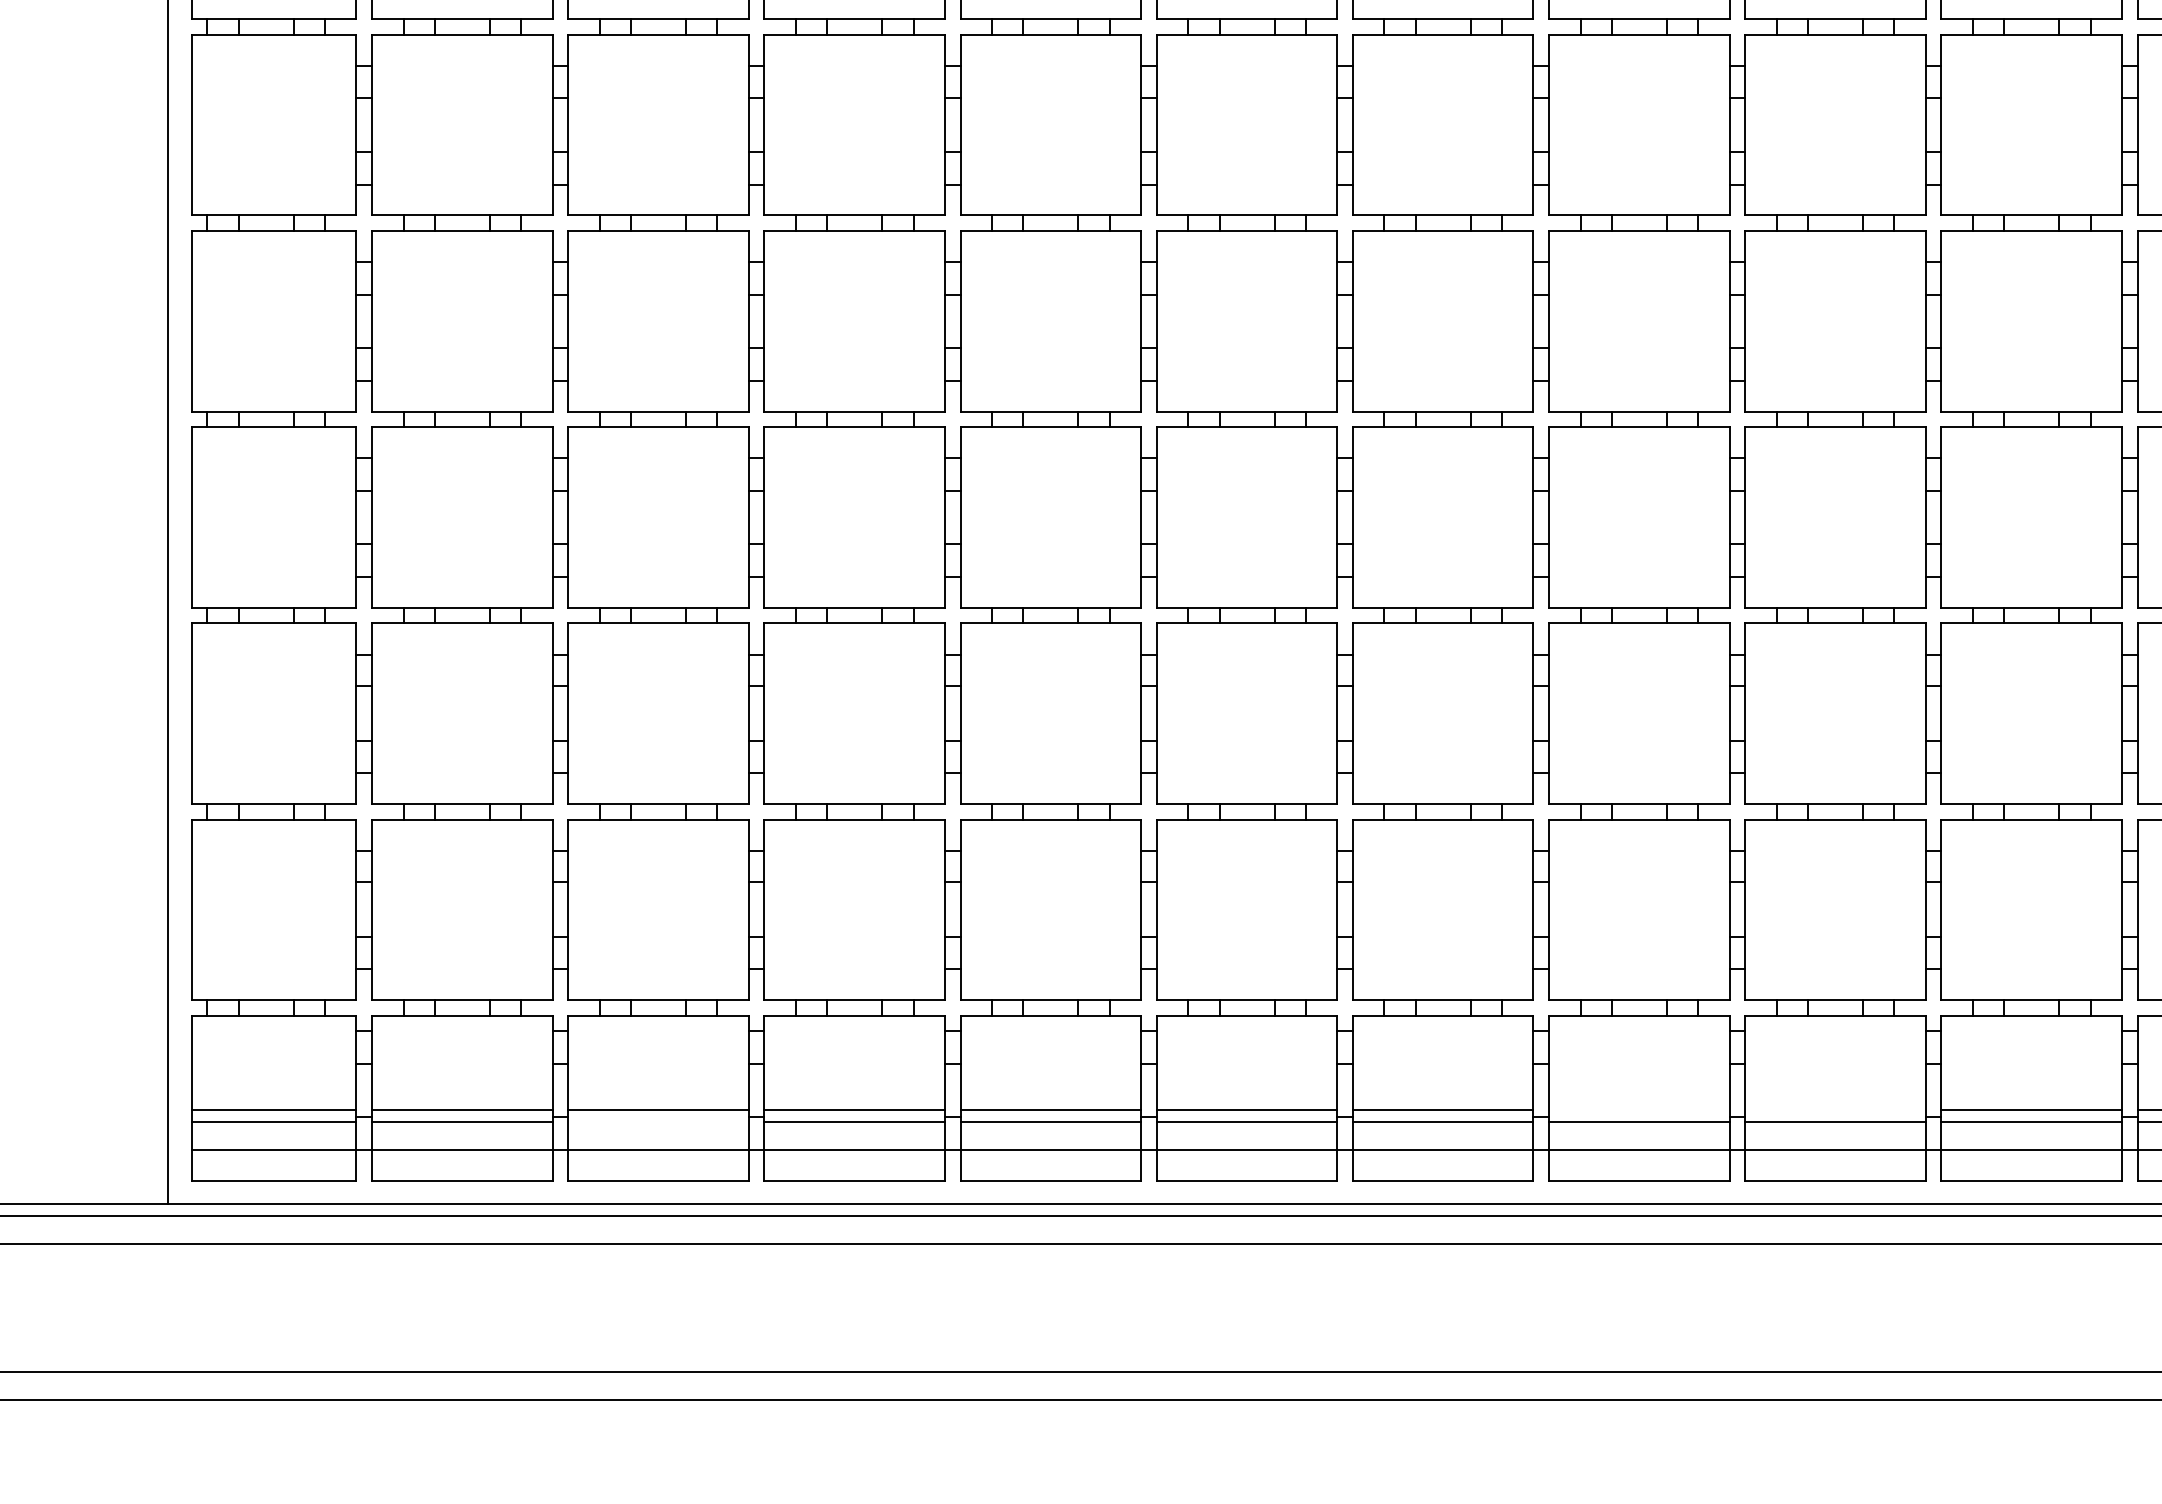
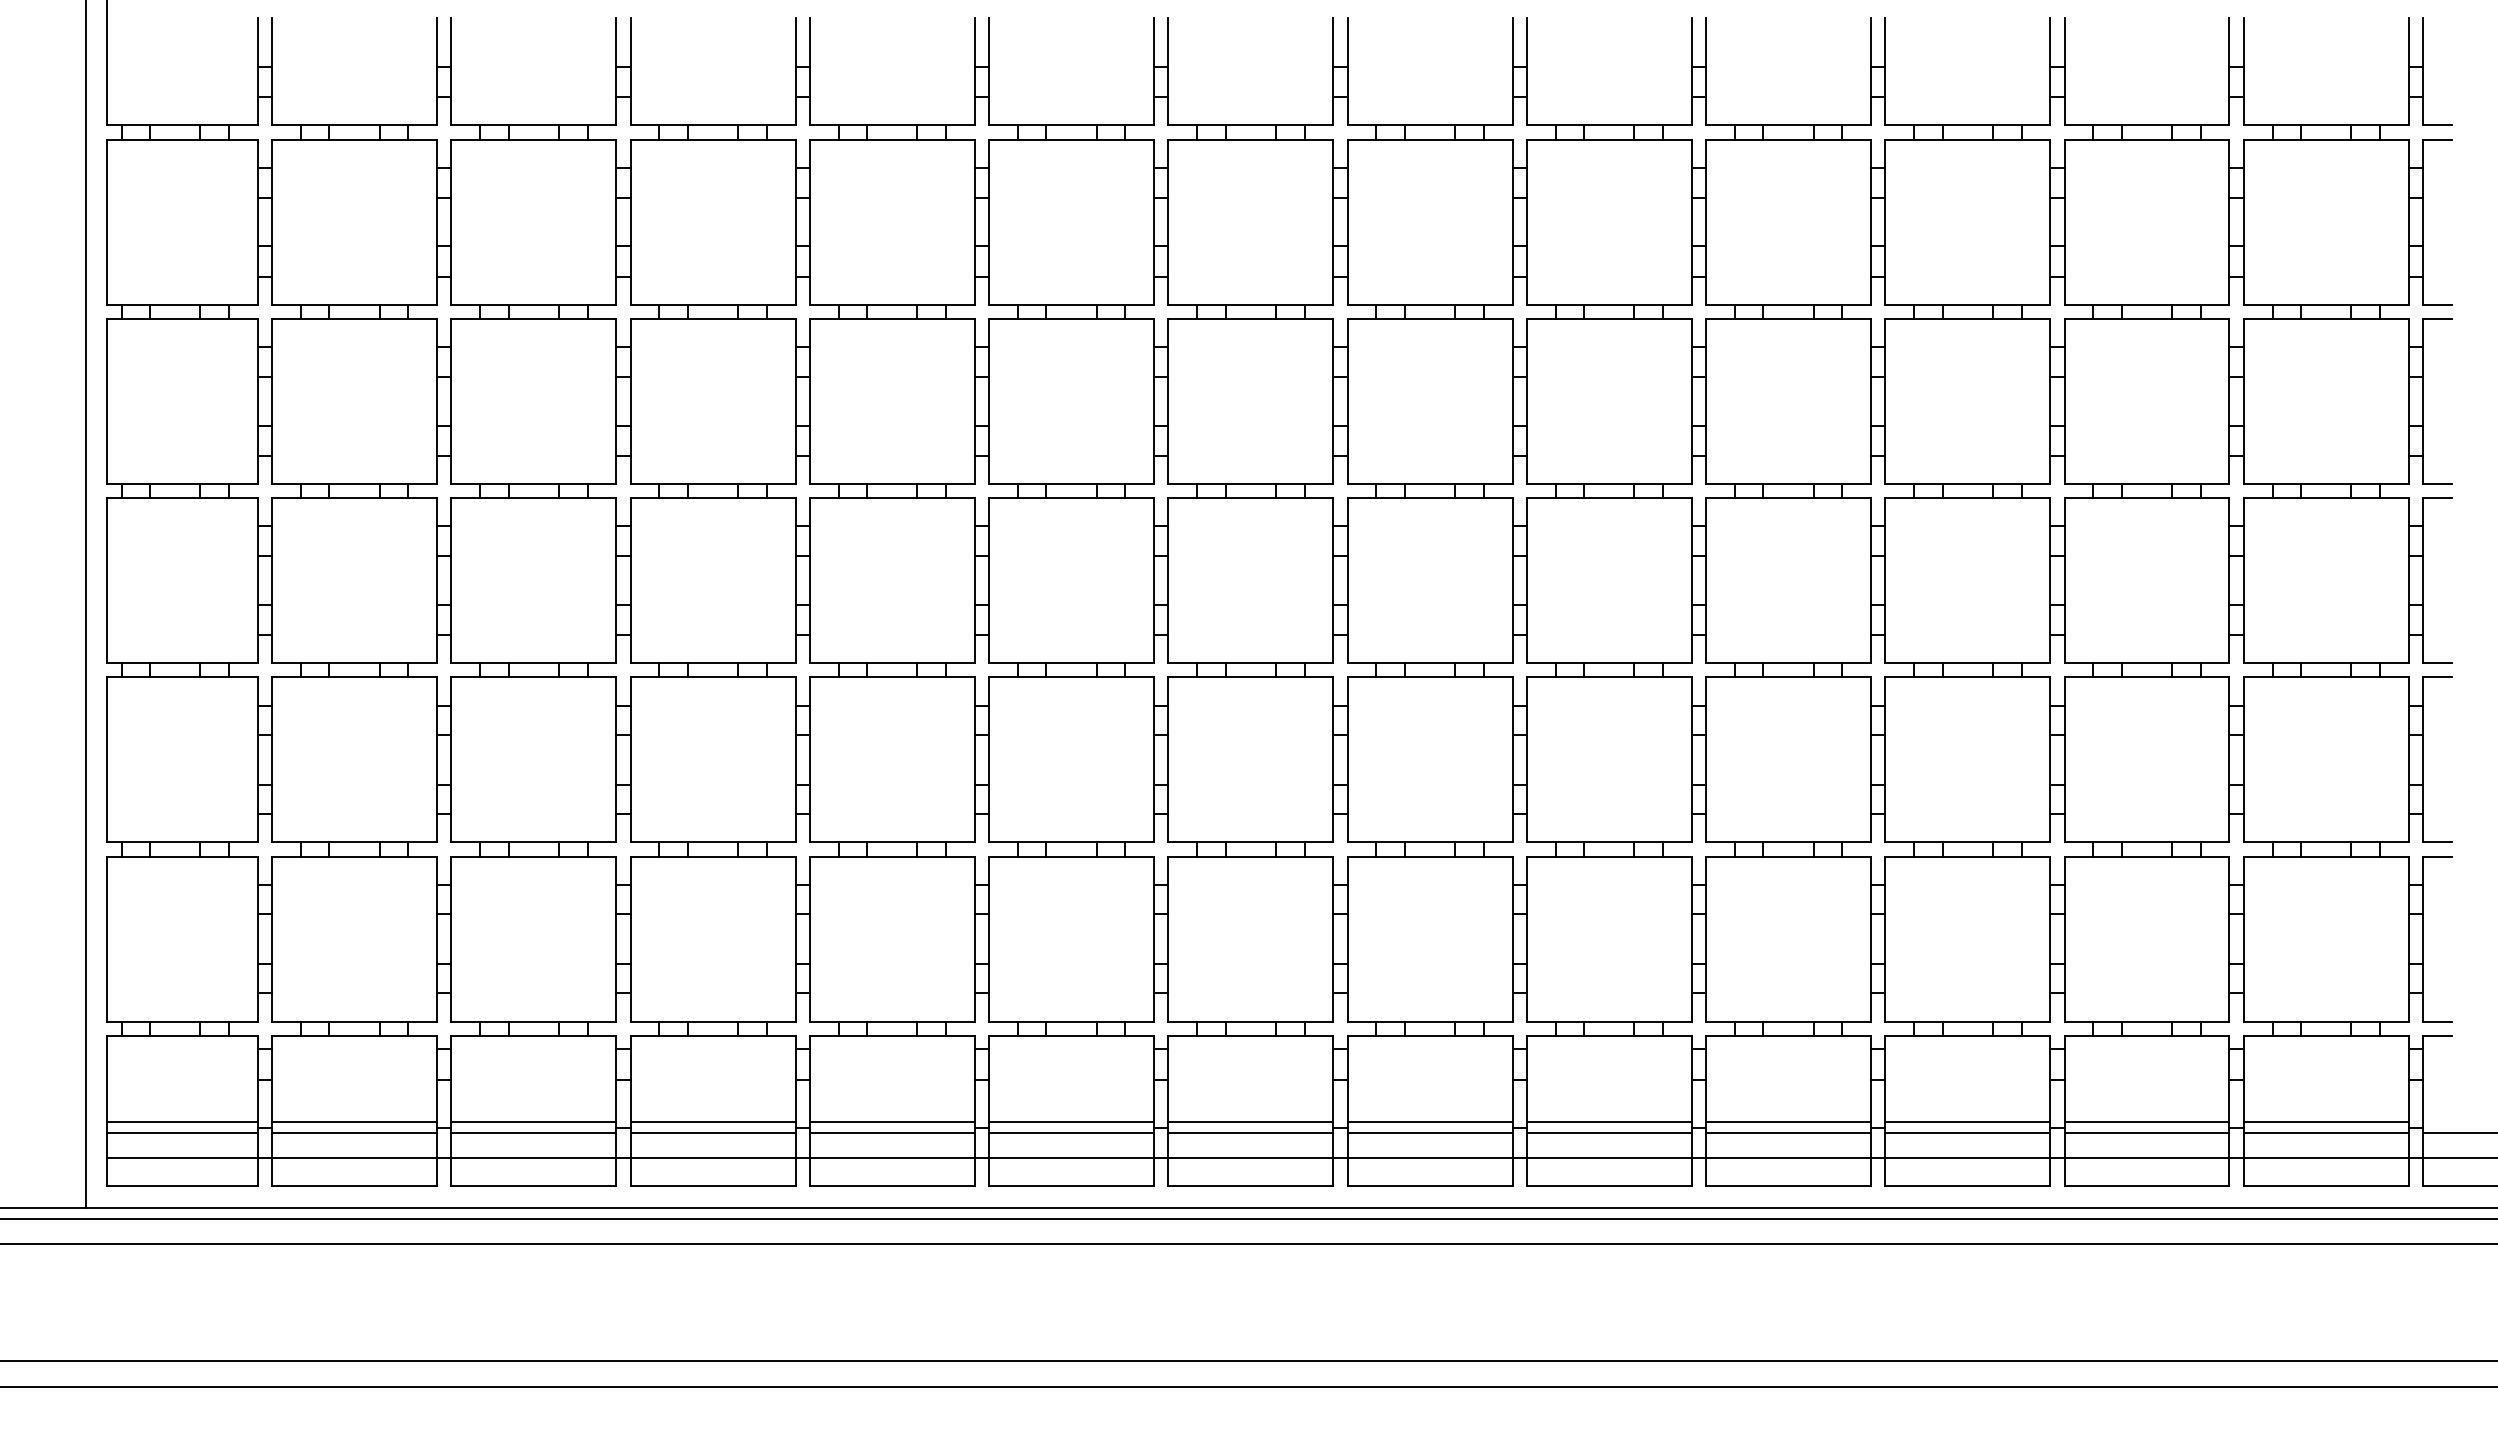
line: (1638, 1109) -> (1429, 1121), added
line: (1834, 1109) -> (1608, 1121), added
line: (658, 1121) -> (533, 1132), added

